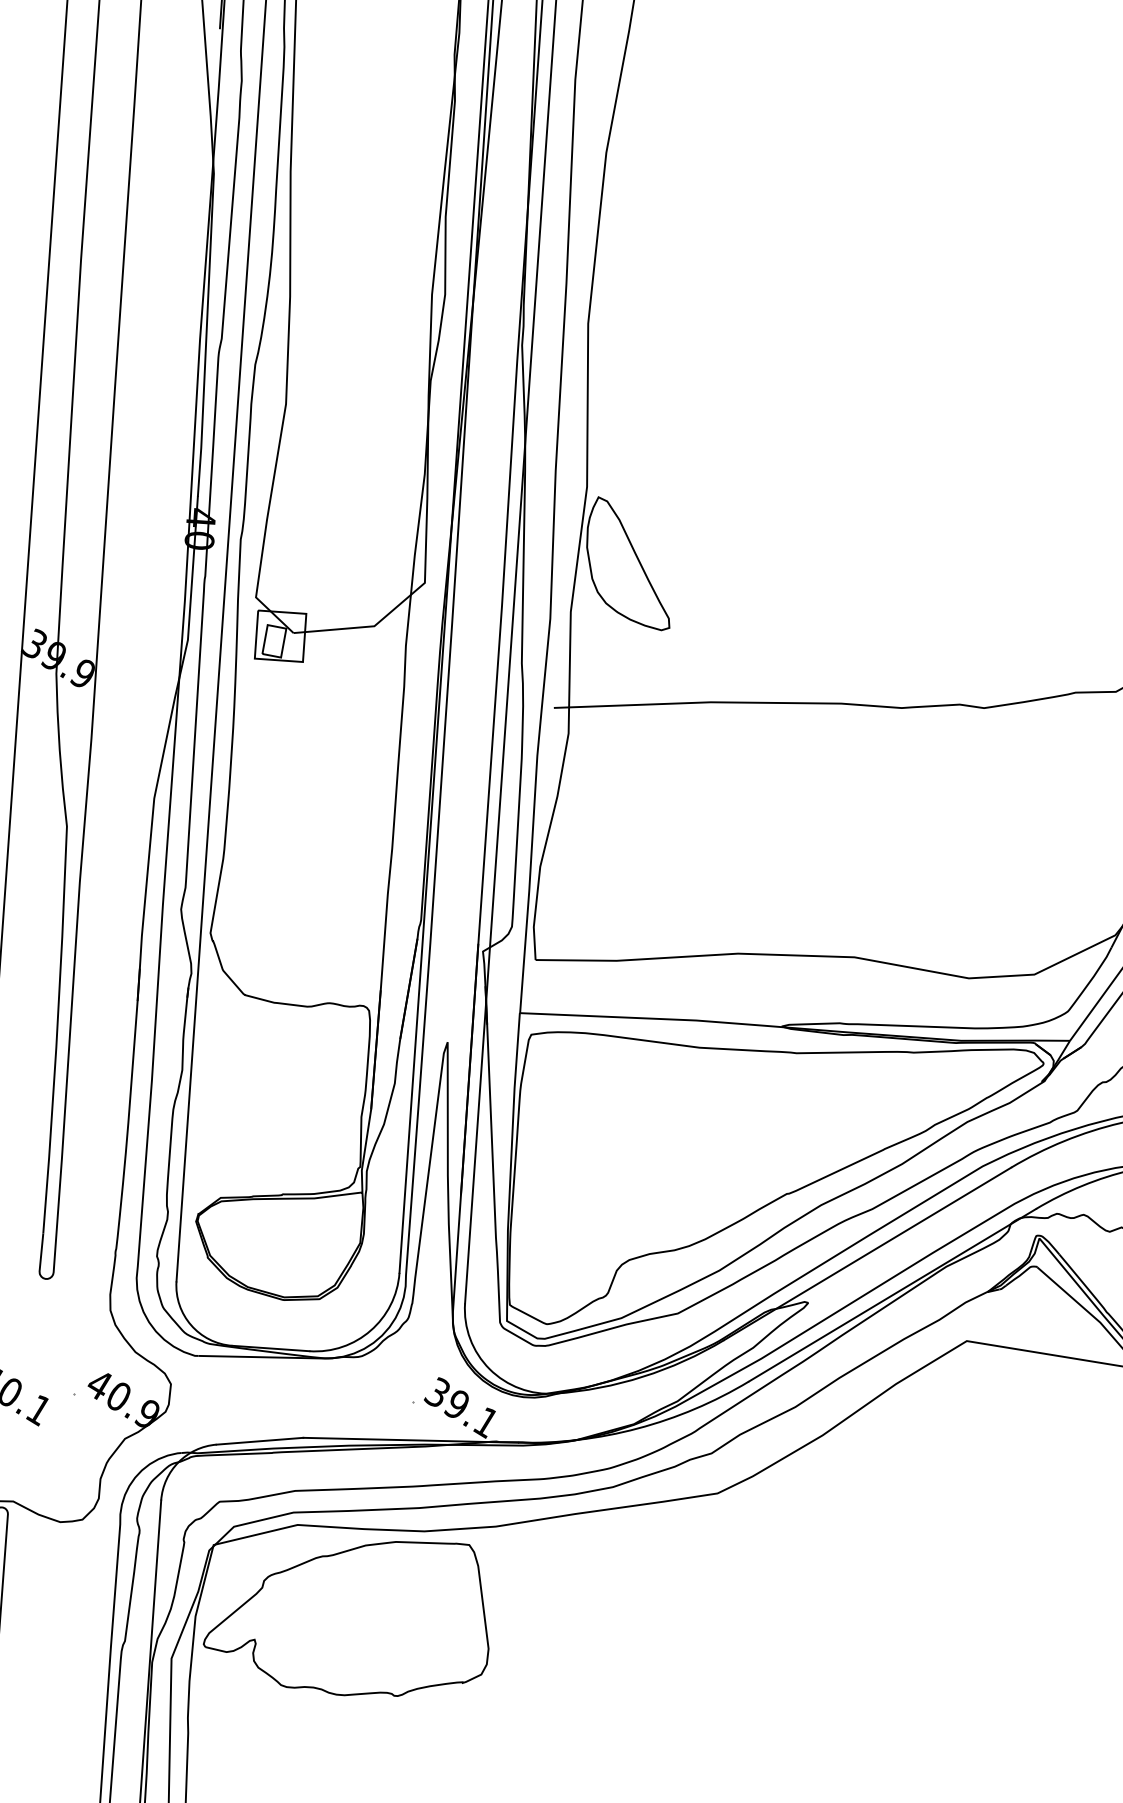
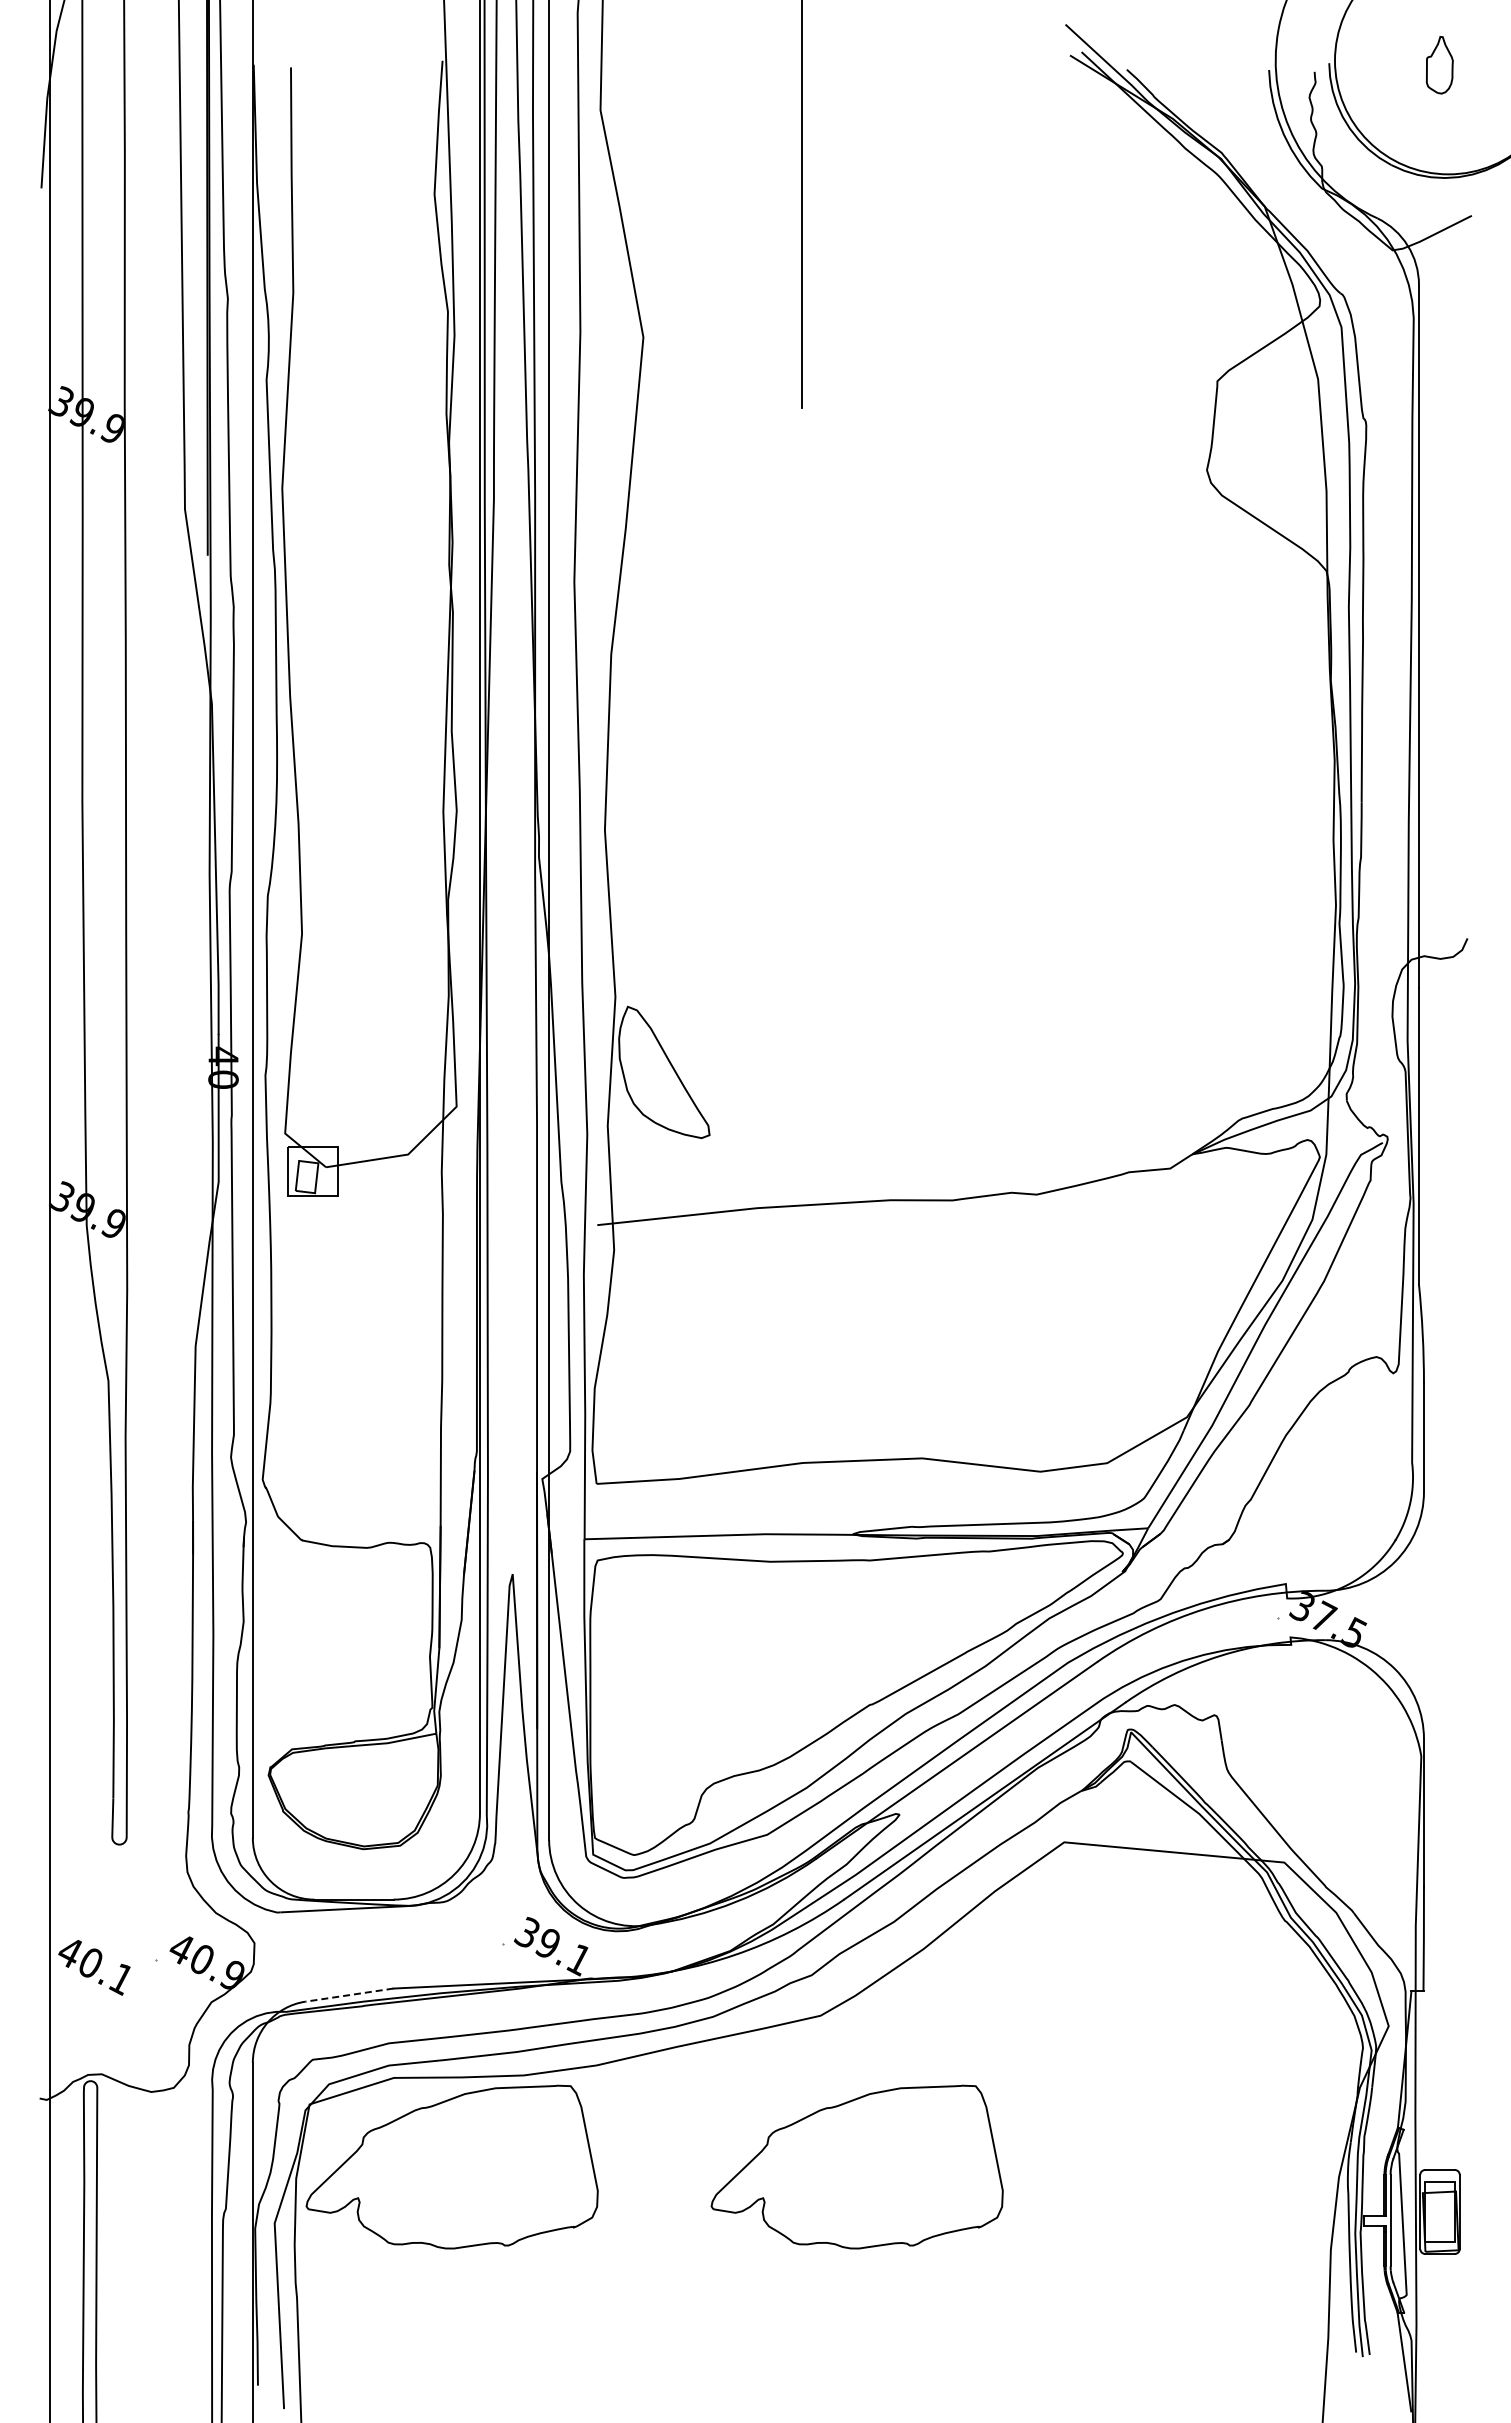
line: (259, 1441) -> (349, 1995), solid -> dashed
part: (742, 1642) -> (856, 2166), added

